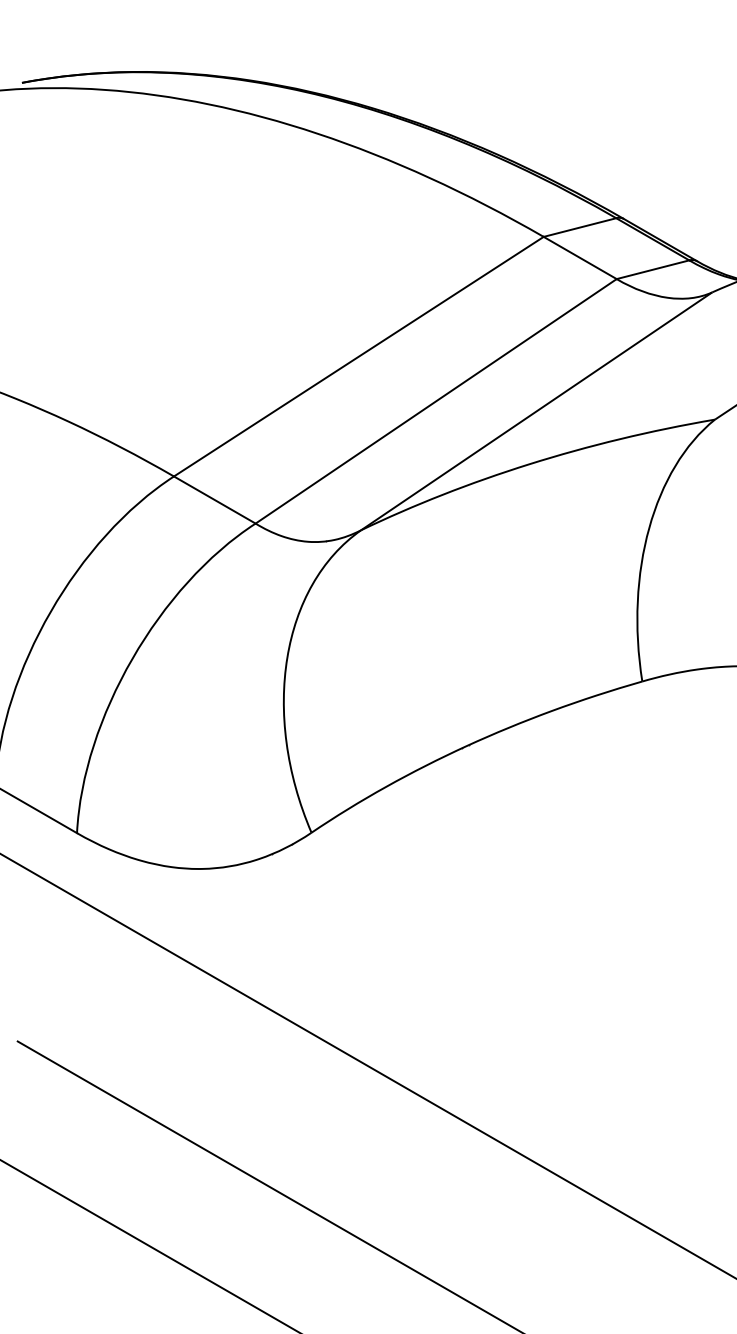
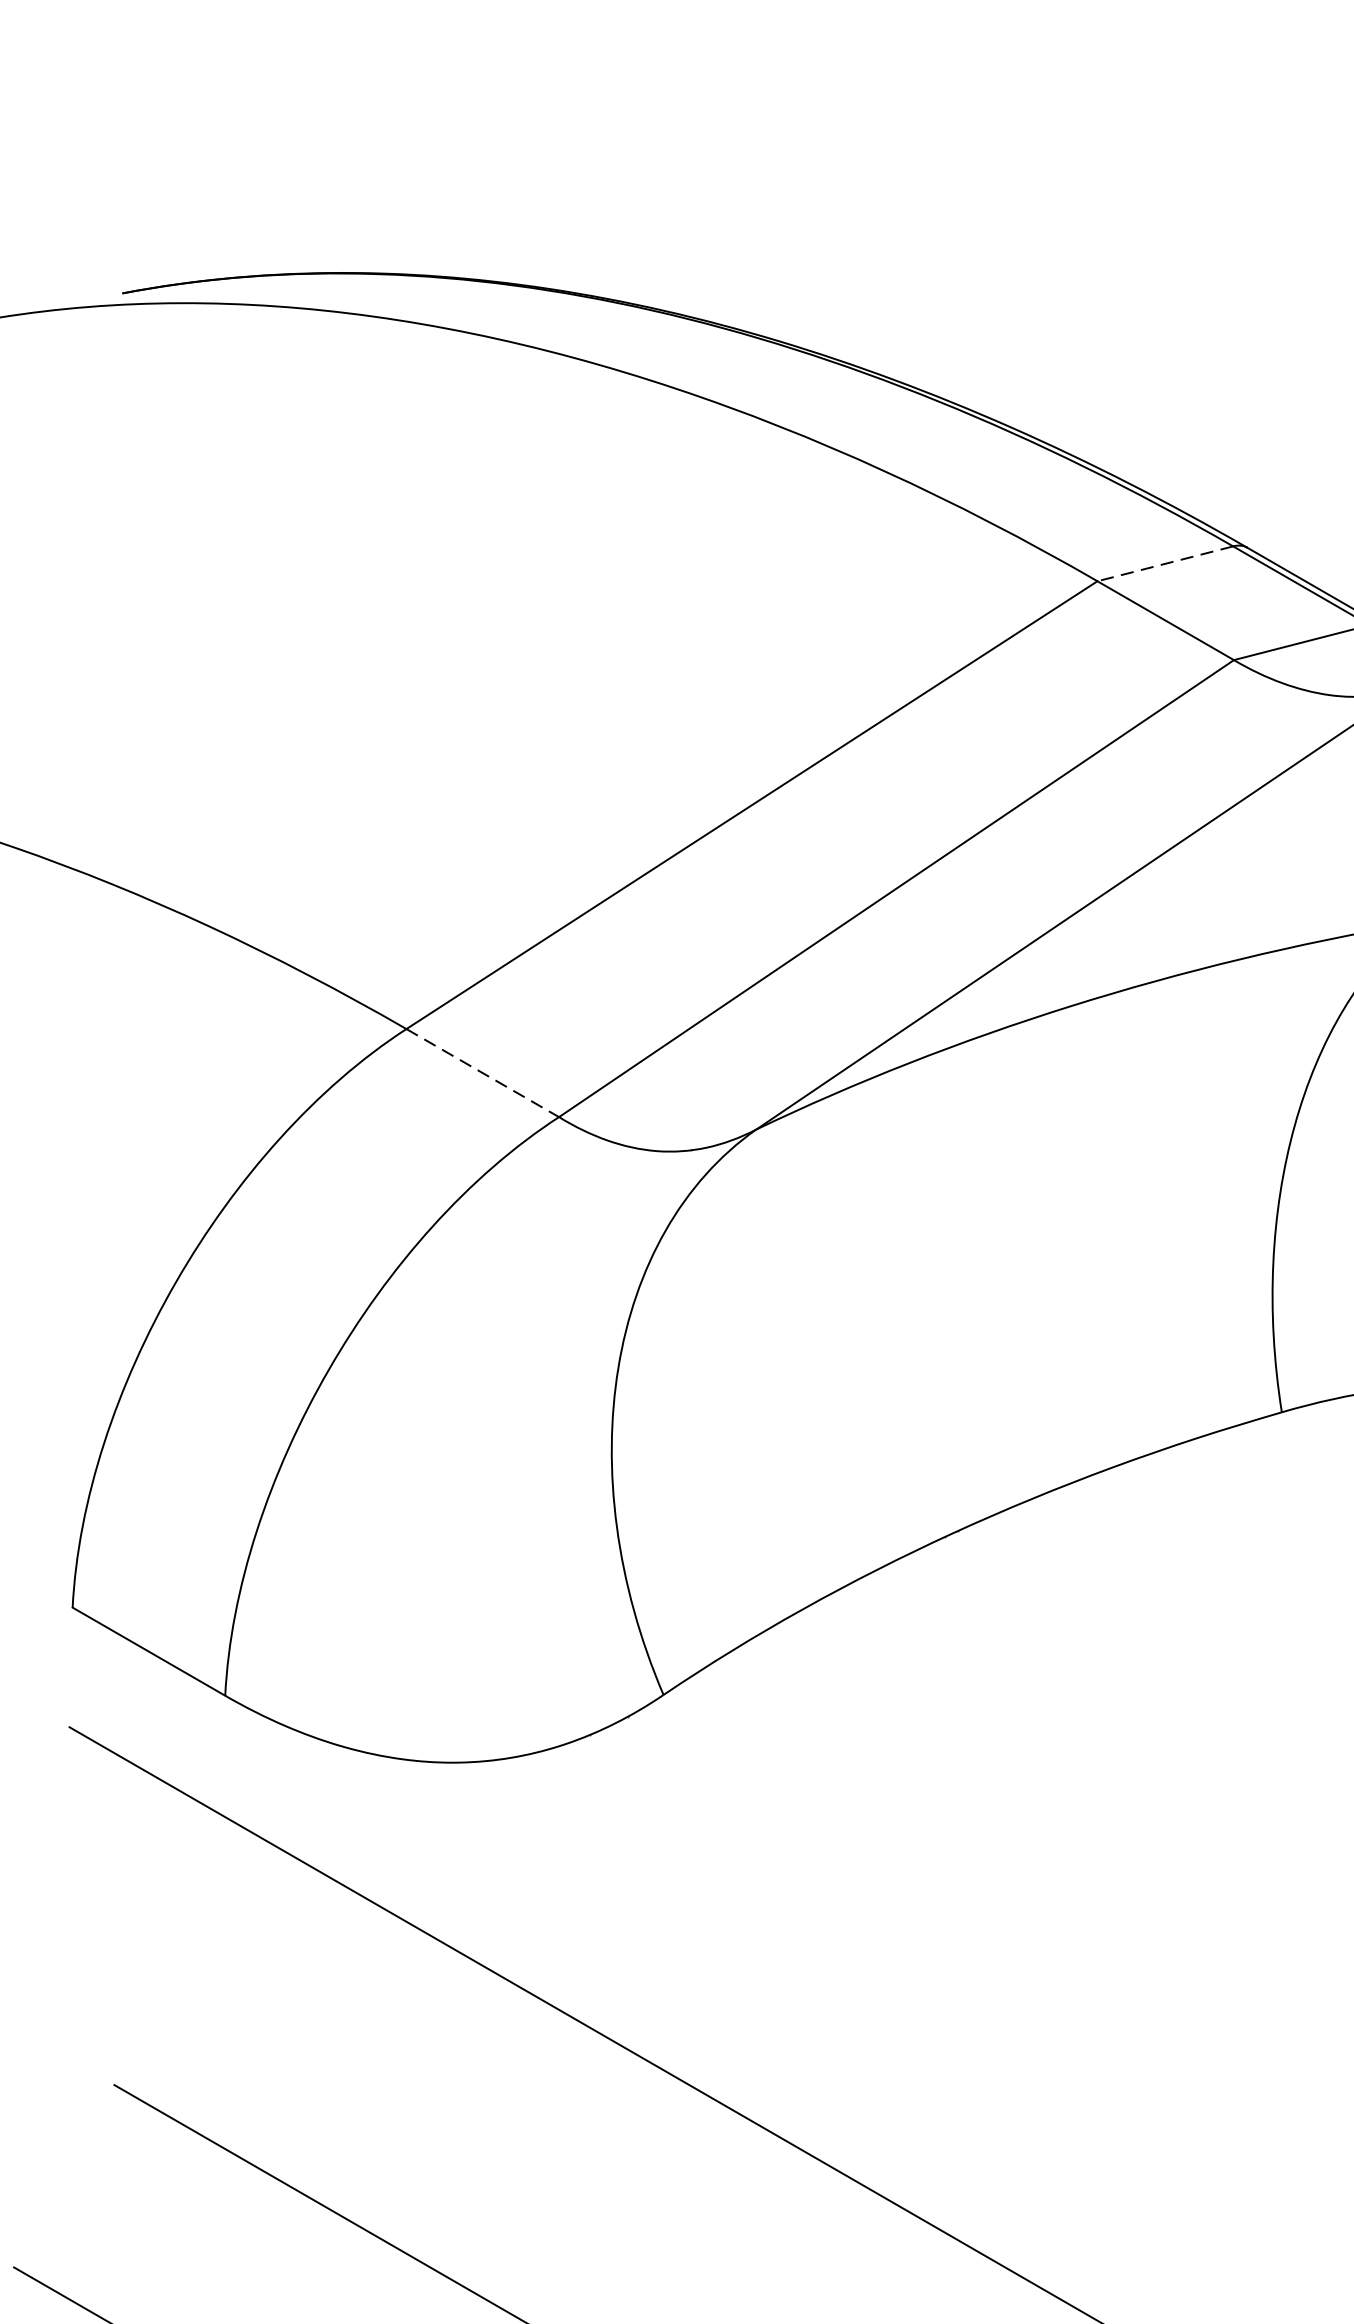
line: (579, 227) -> (1164, 563), solid -> dashed
line: (215, 500) -> (484, 1073), solid -> dashed

